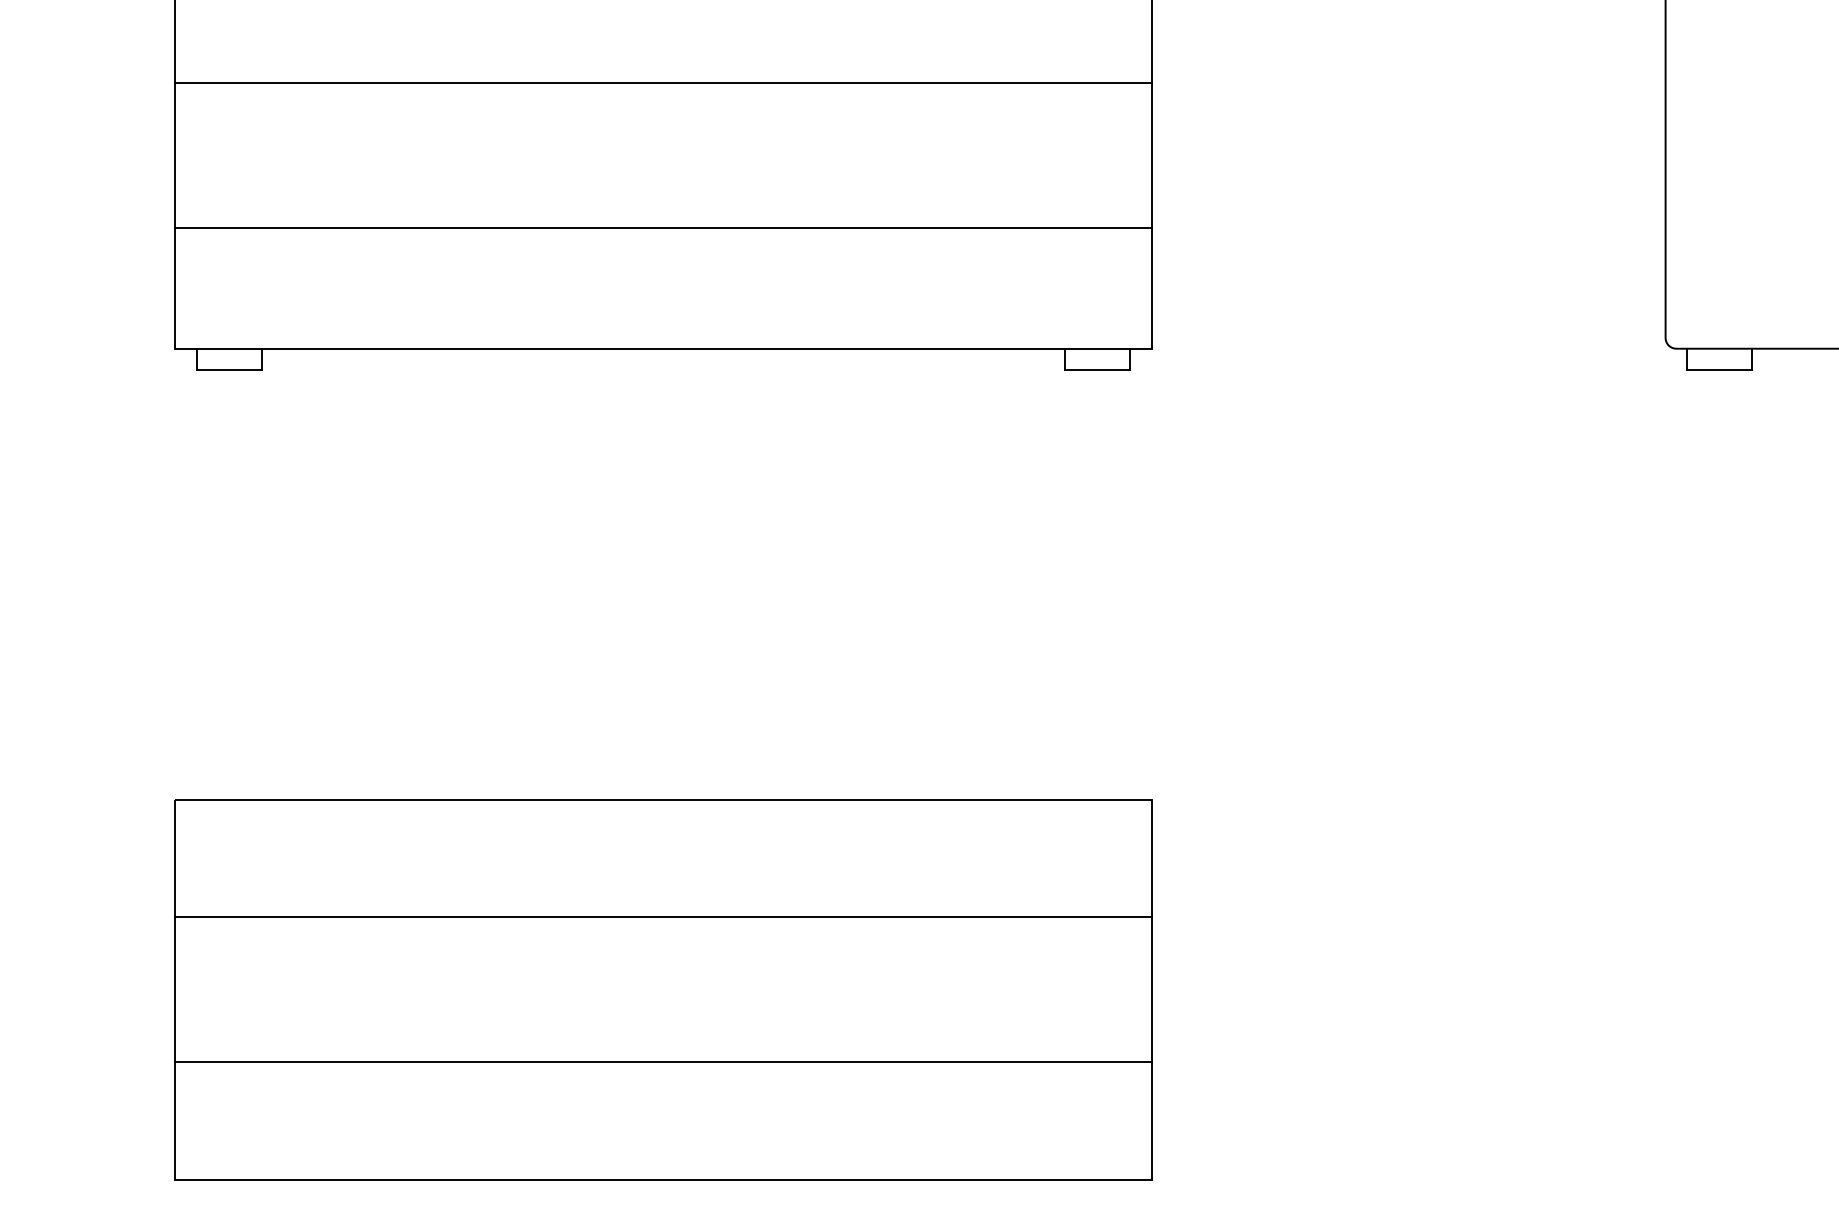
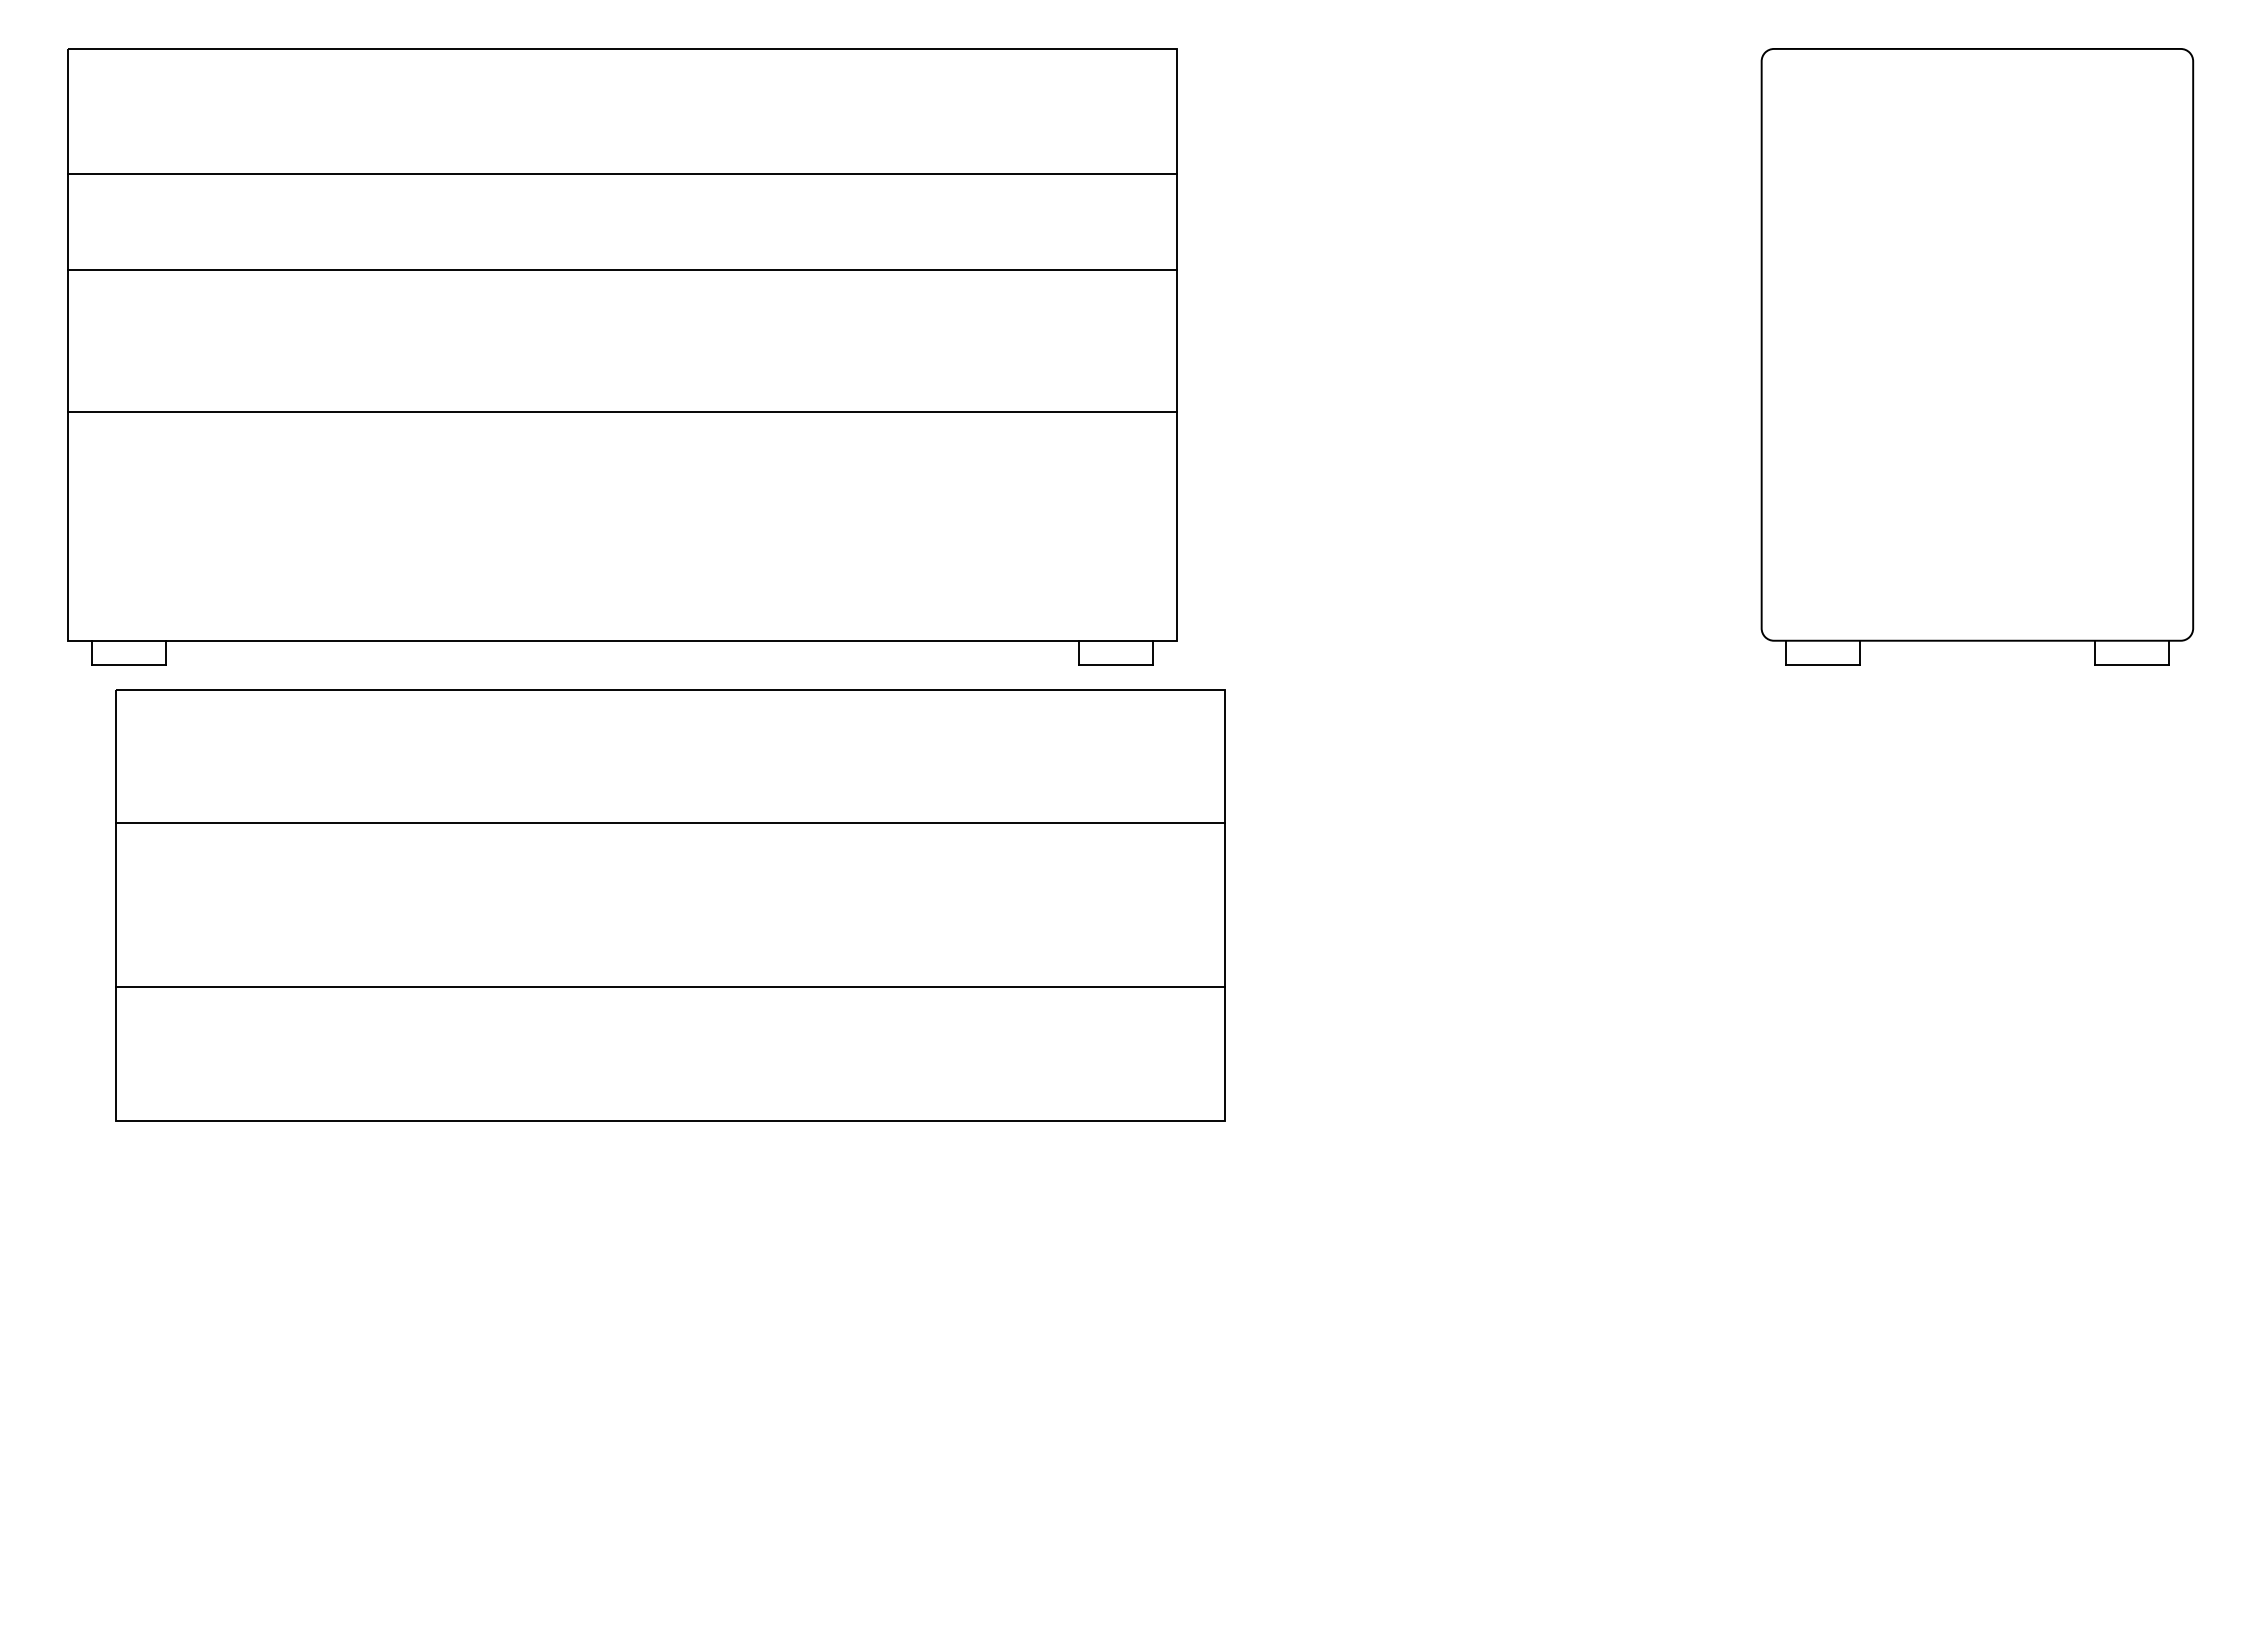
line: (663, 82) -> (622, 269), moved
line: (663, 227) -> (622, 412), moved
part: (663, 989) -> (670, 905), moved

